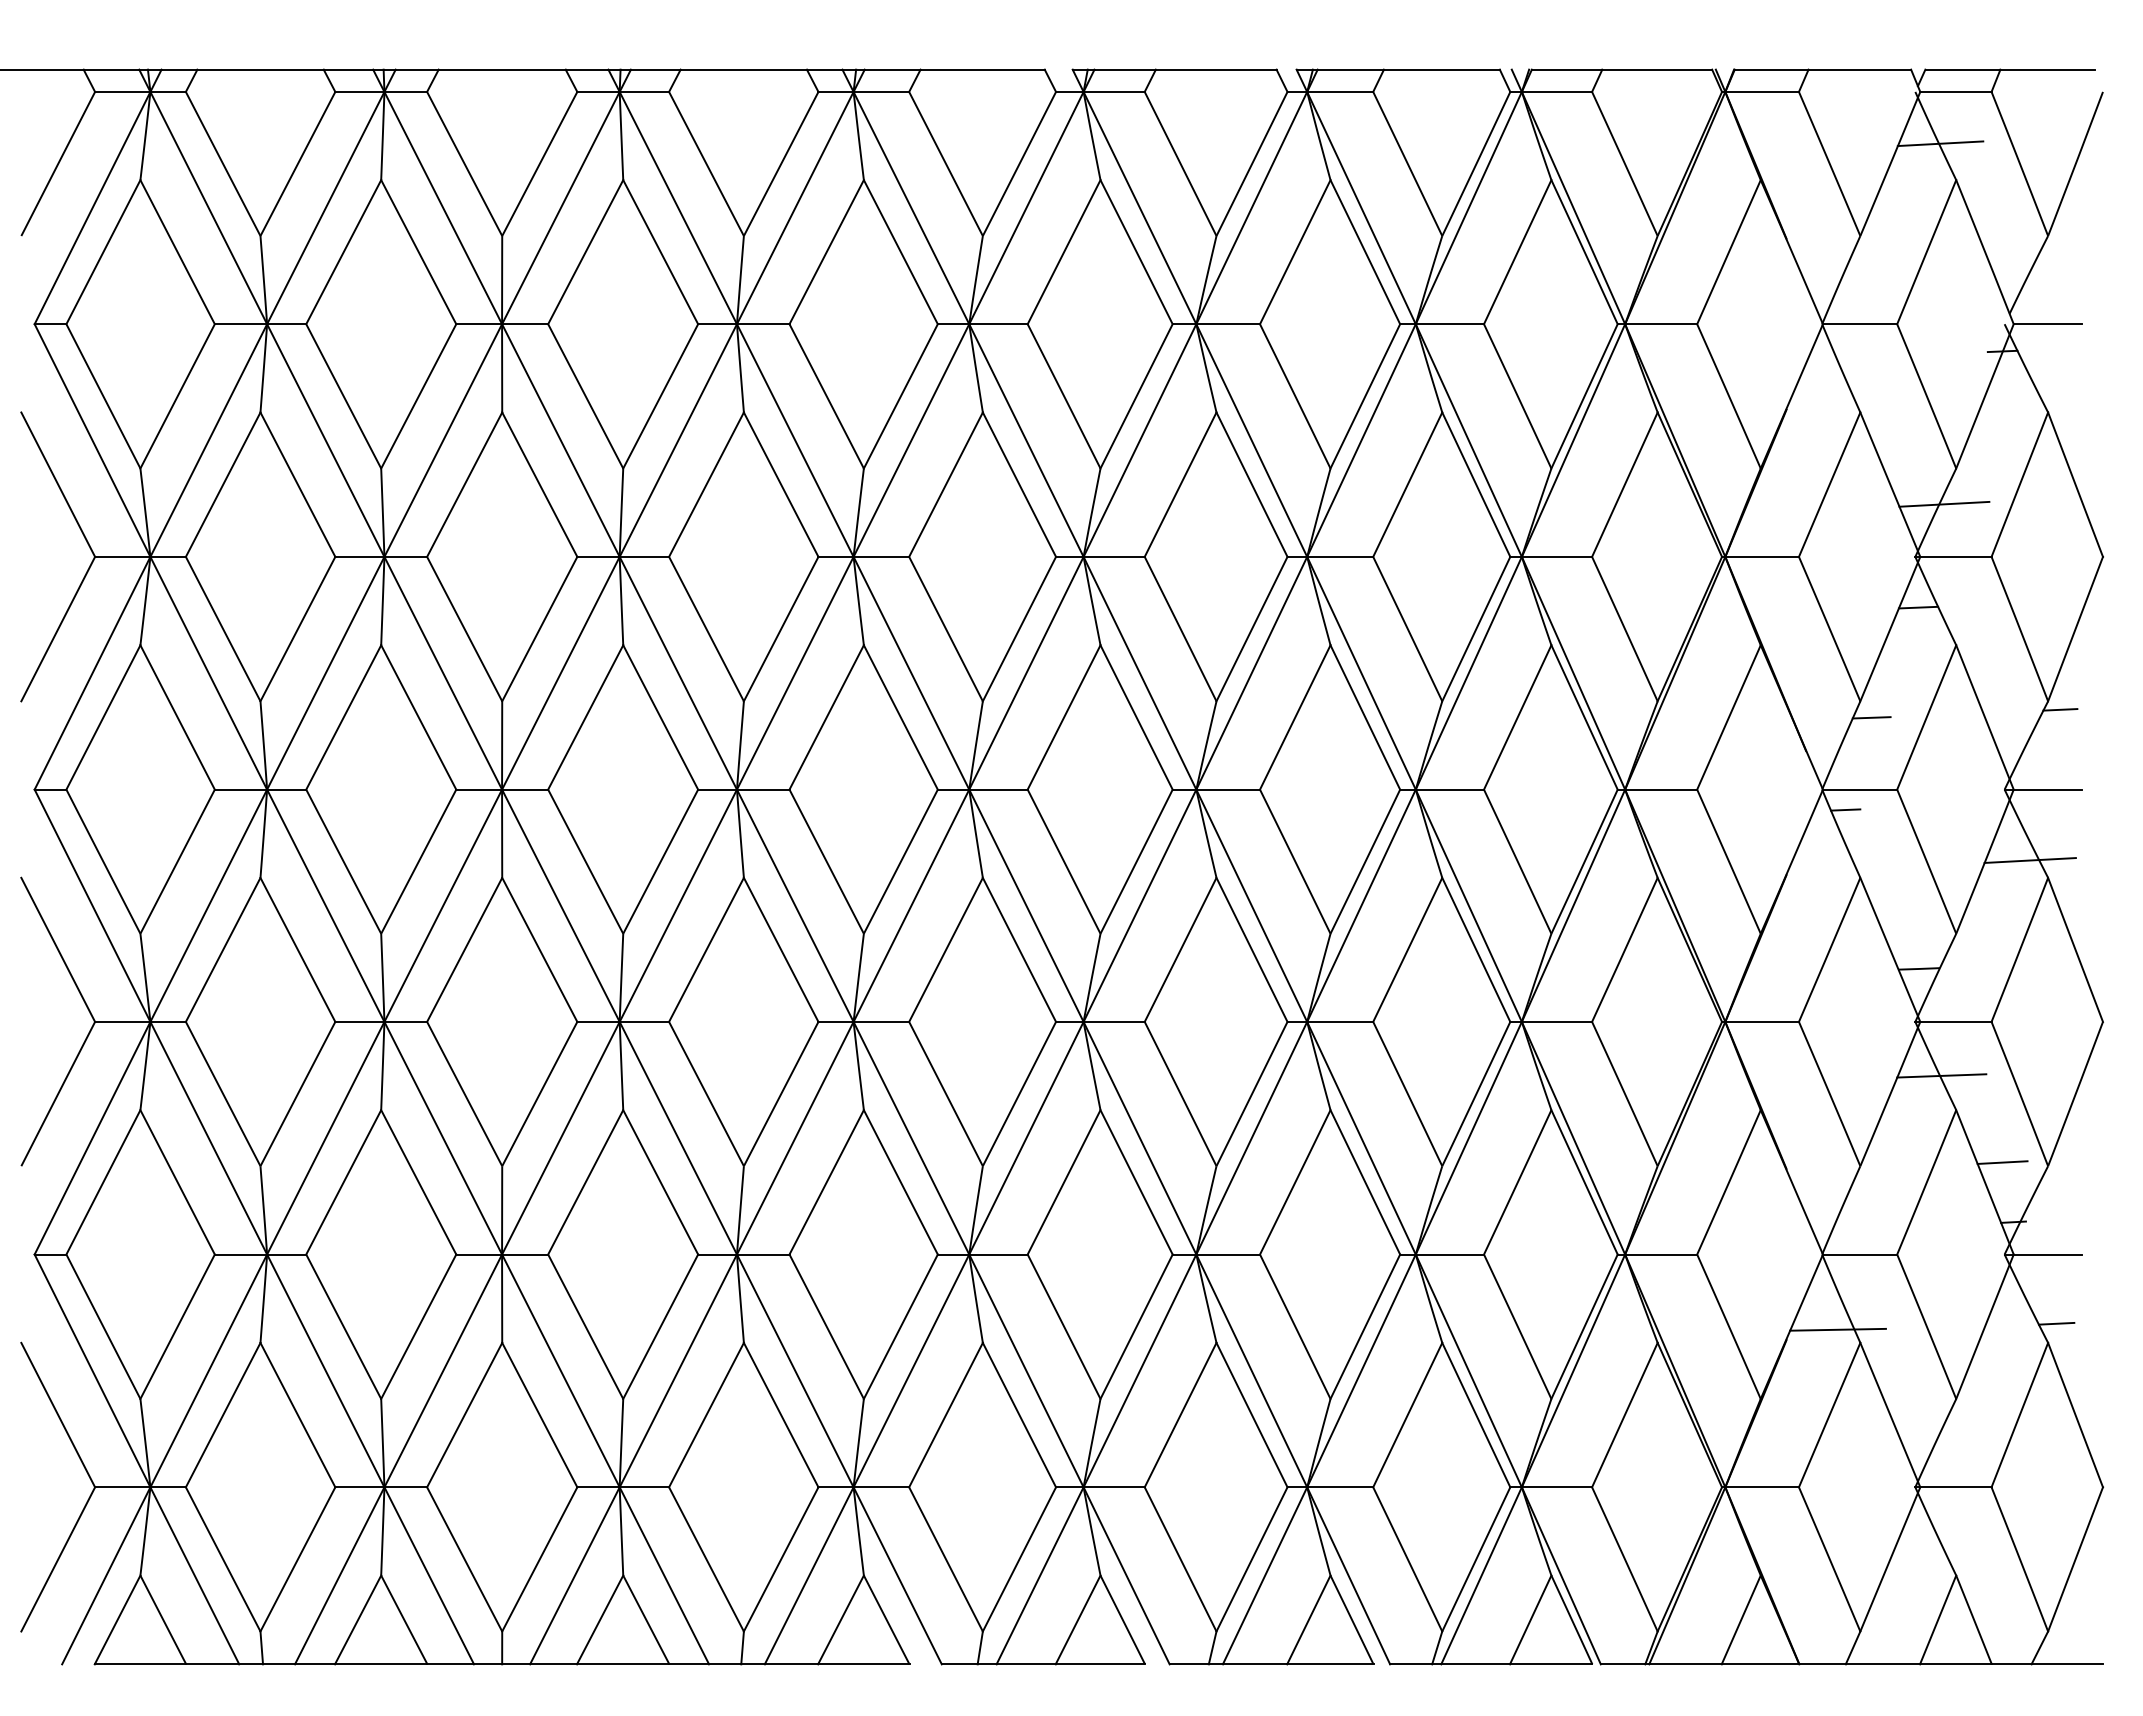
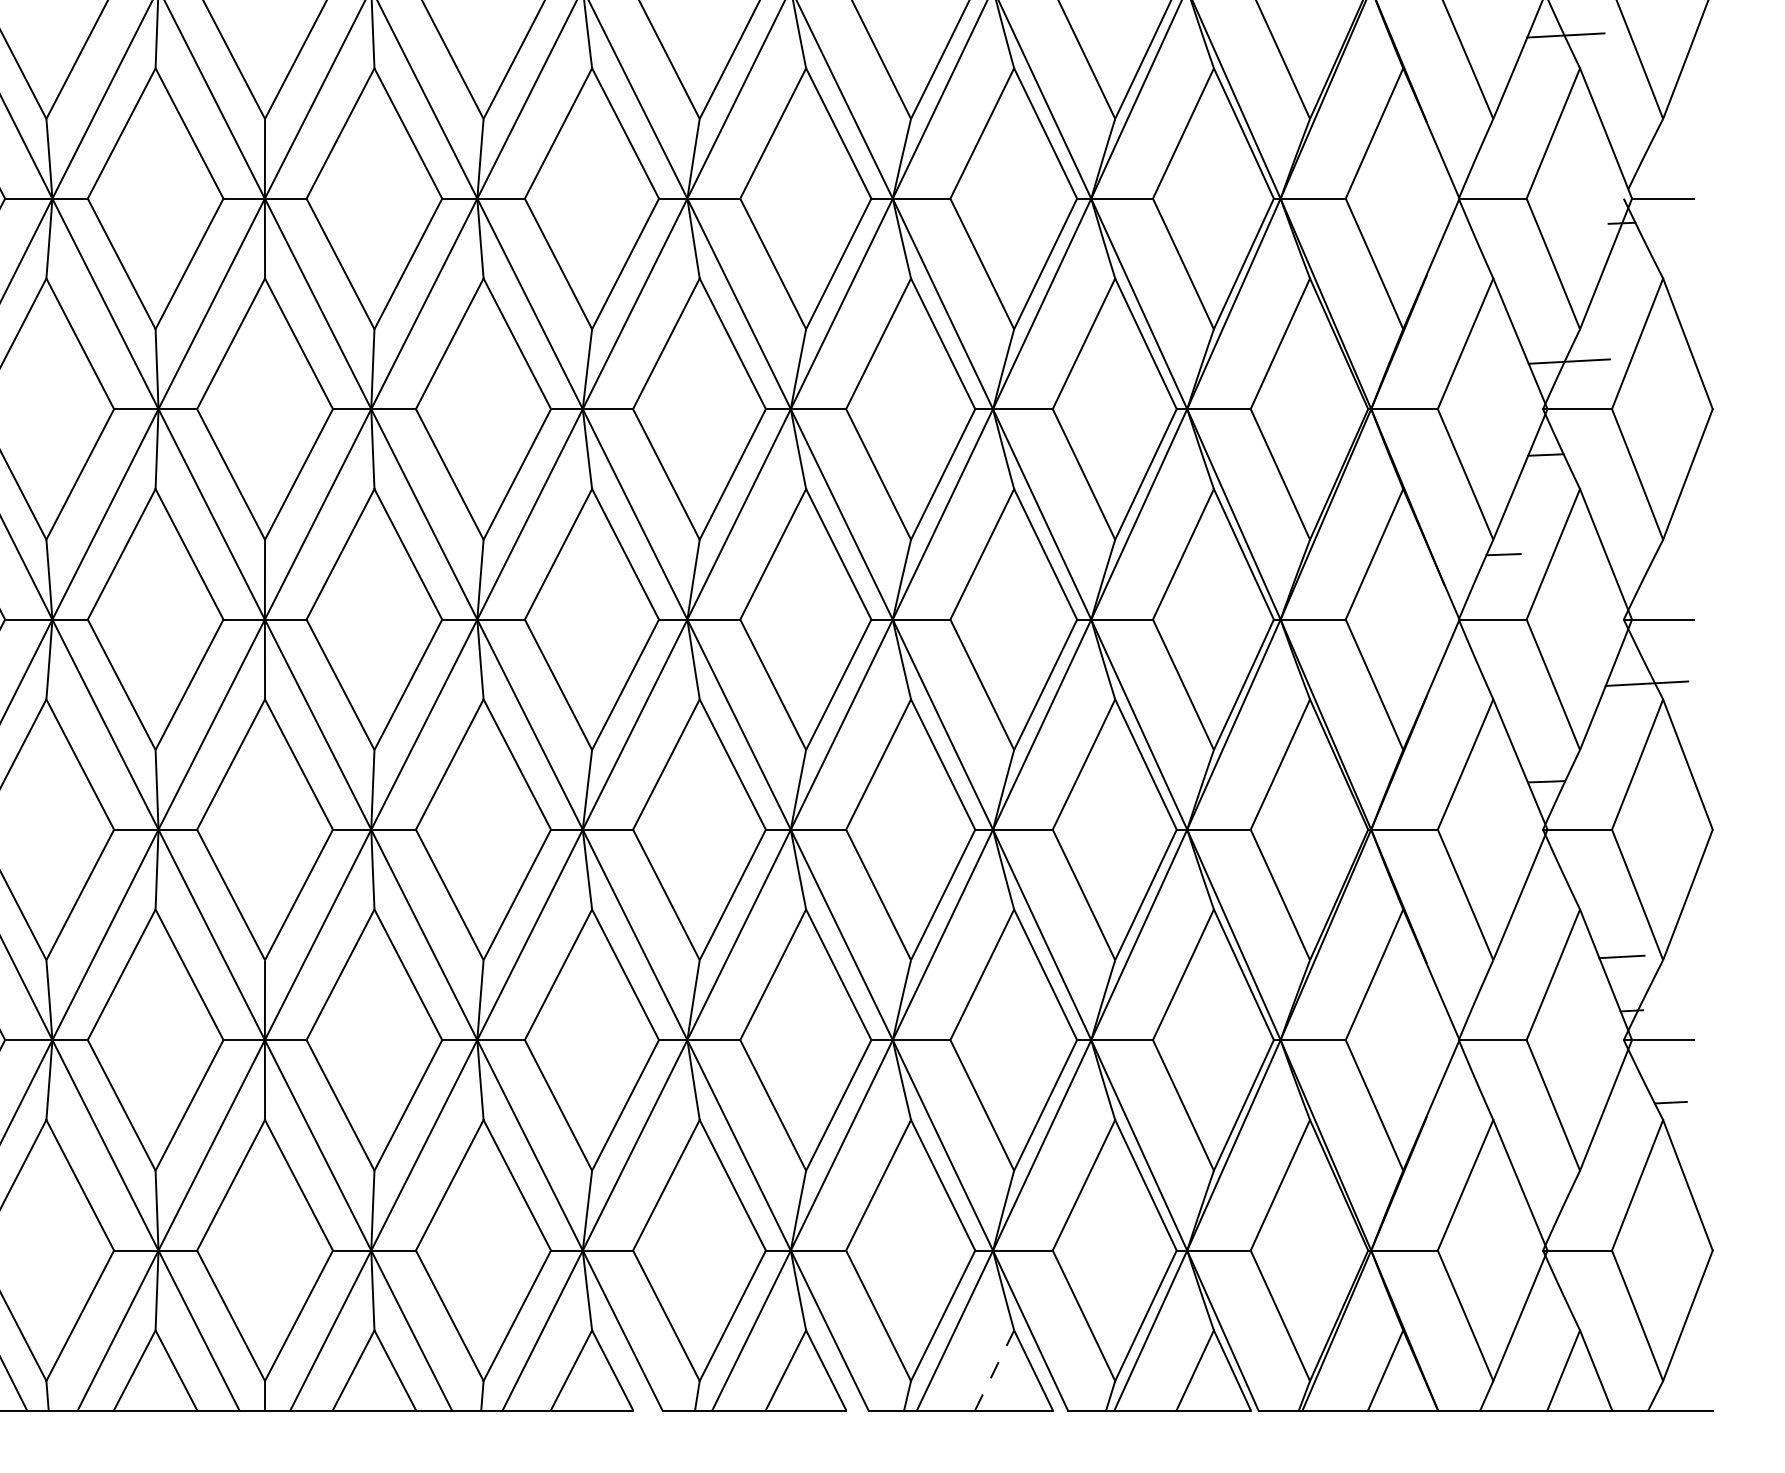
line: (2060, 709) -> (1674, 547), removed
line: (1845, 809) -> (1479, 637), removed
line: (1941, 1075) -> (1566, 878), removed
line: (1837, 1329) -> (1472, 1107), removed
line: (1309, 1619) -> (995, 1370), solid -> dashed

